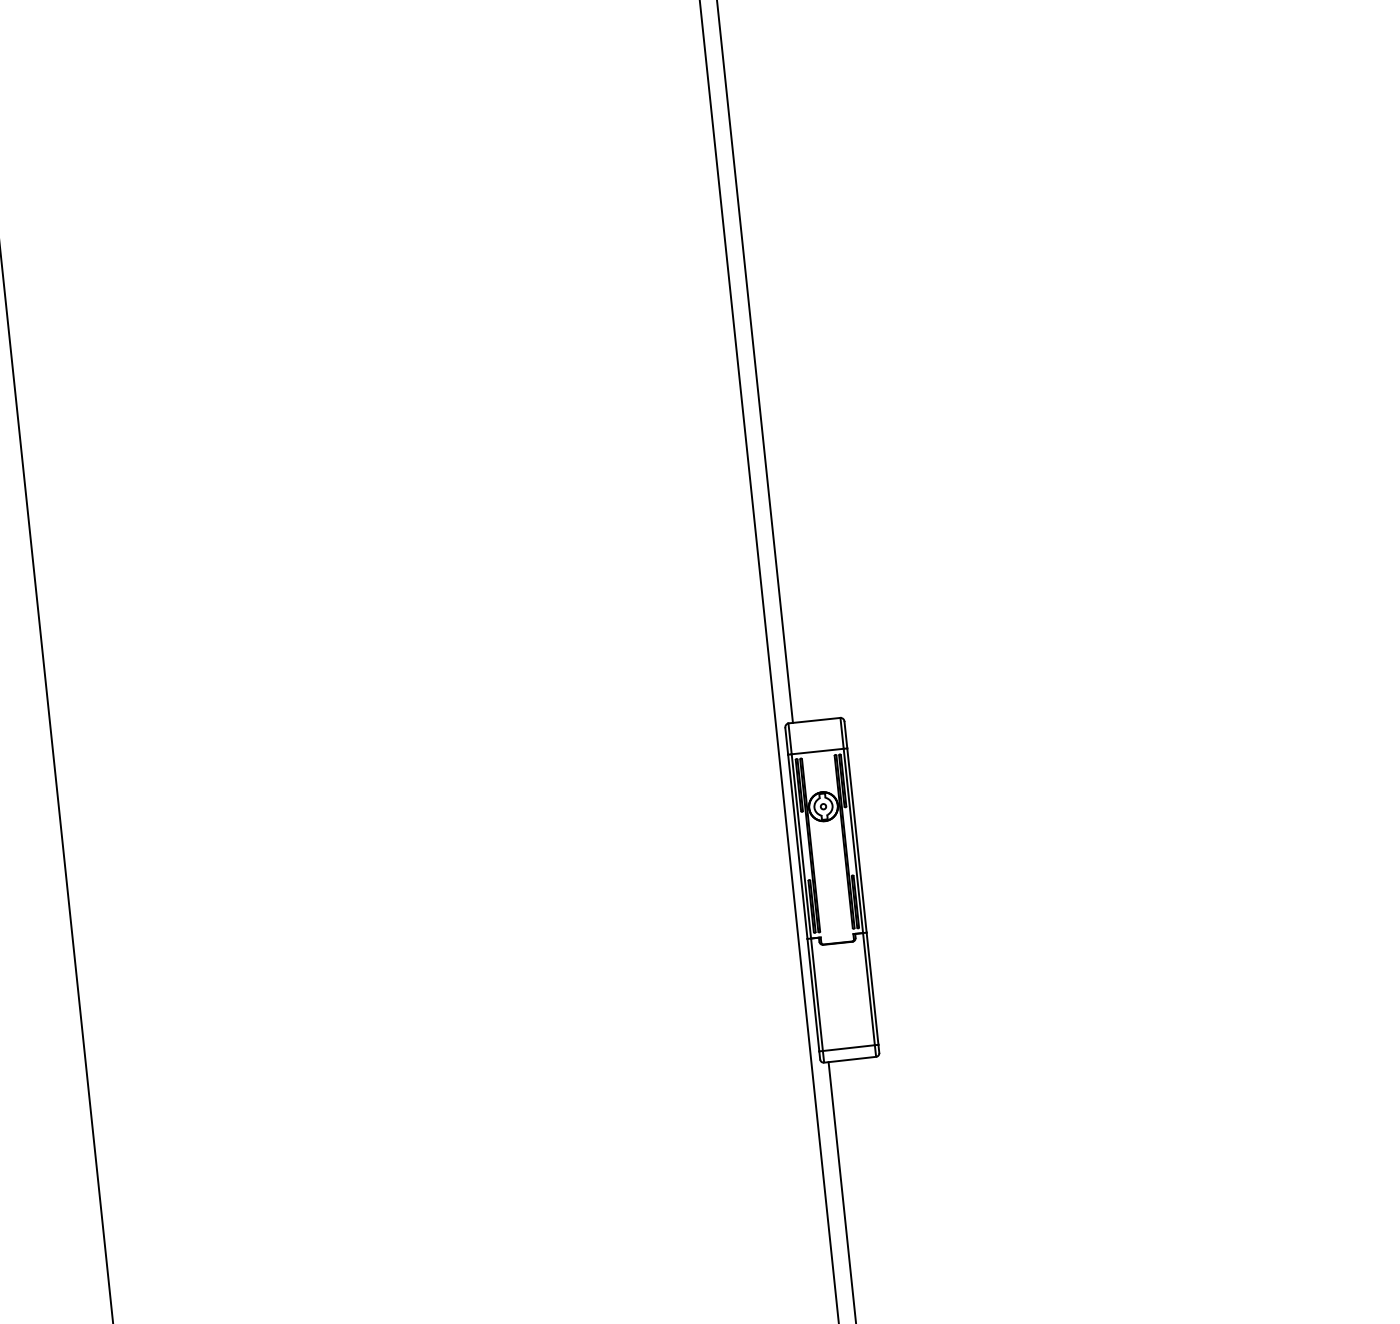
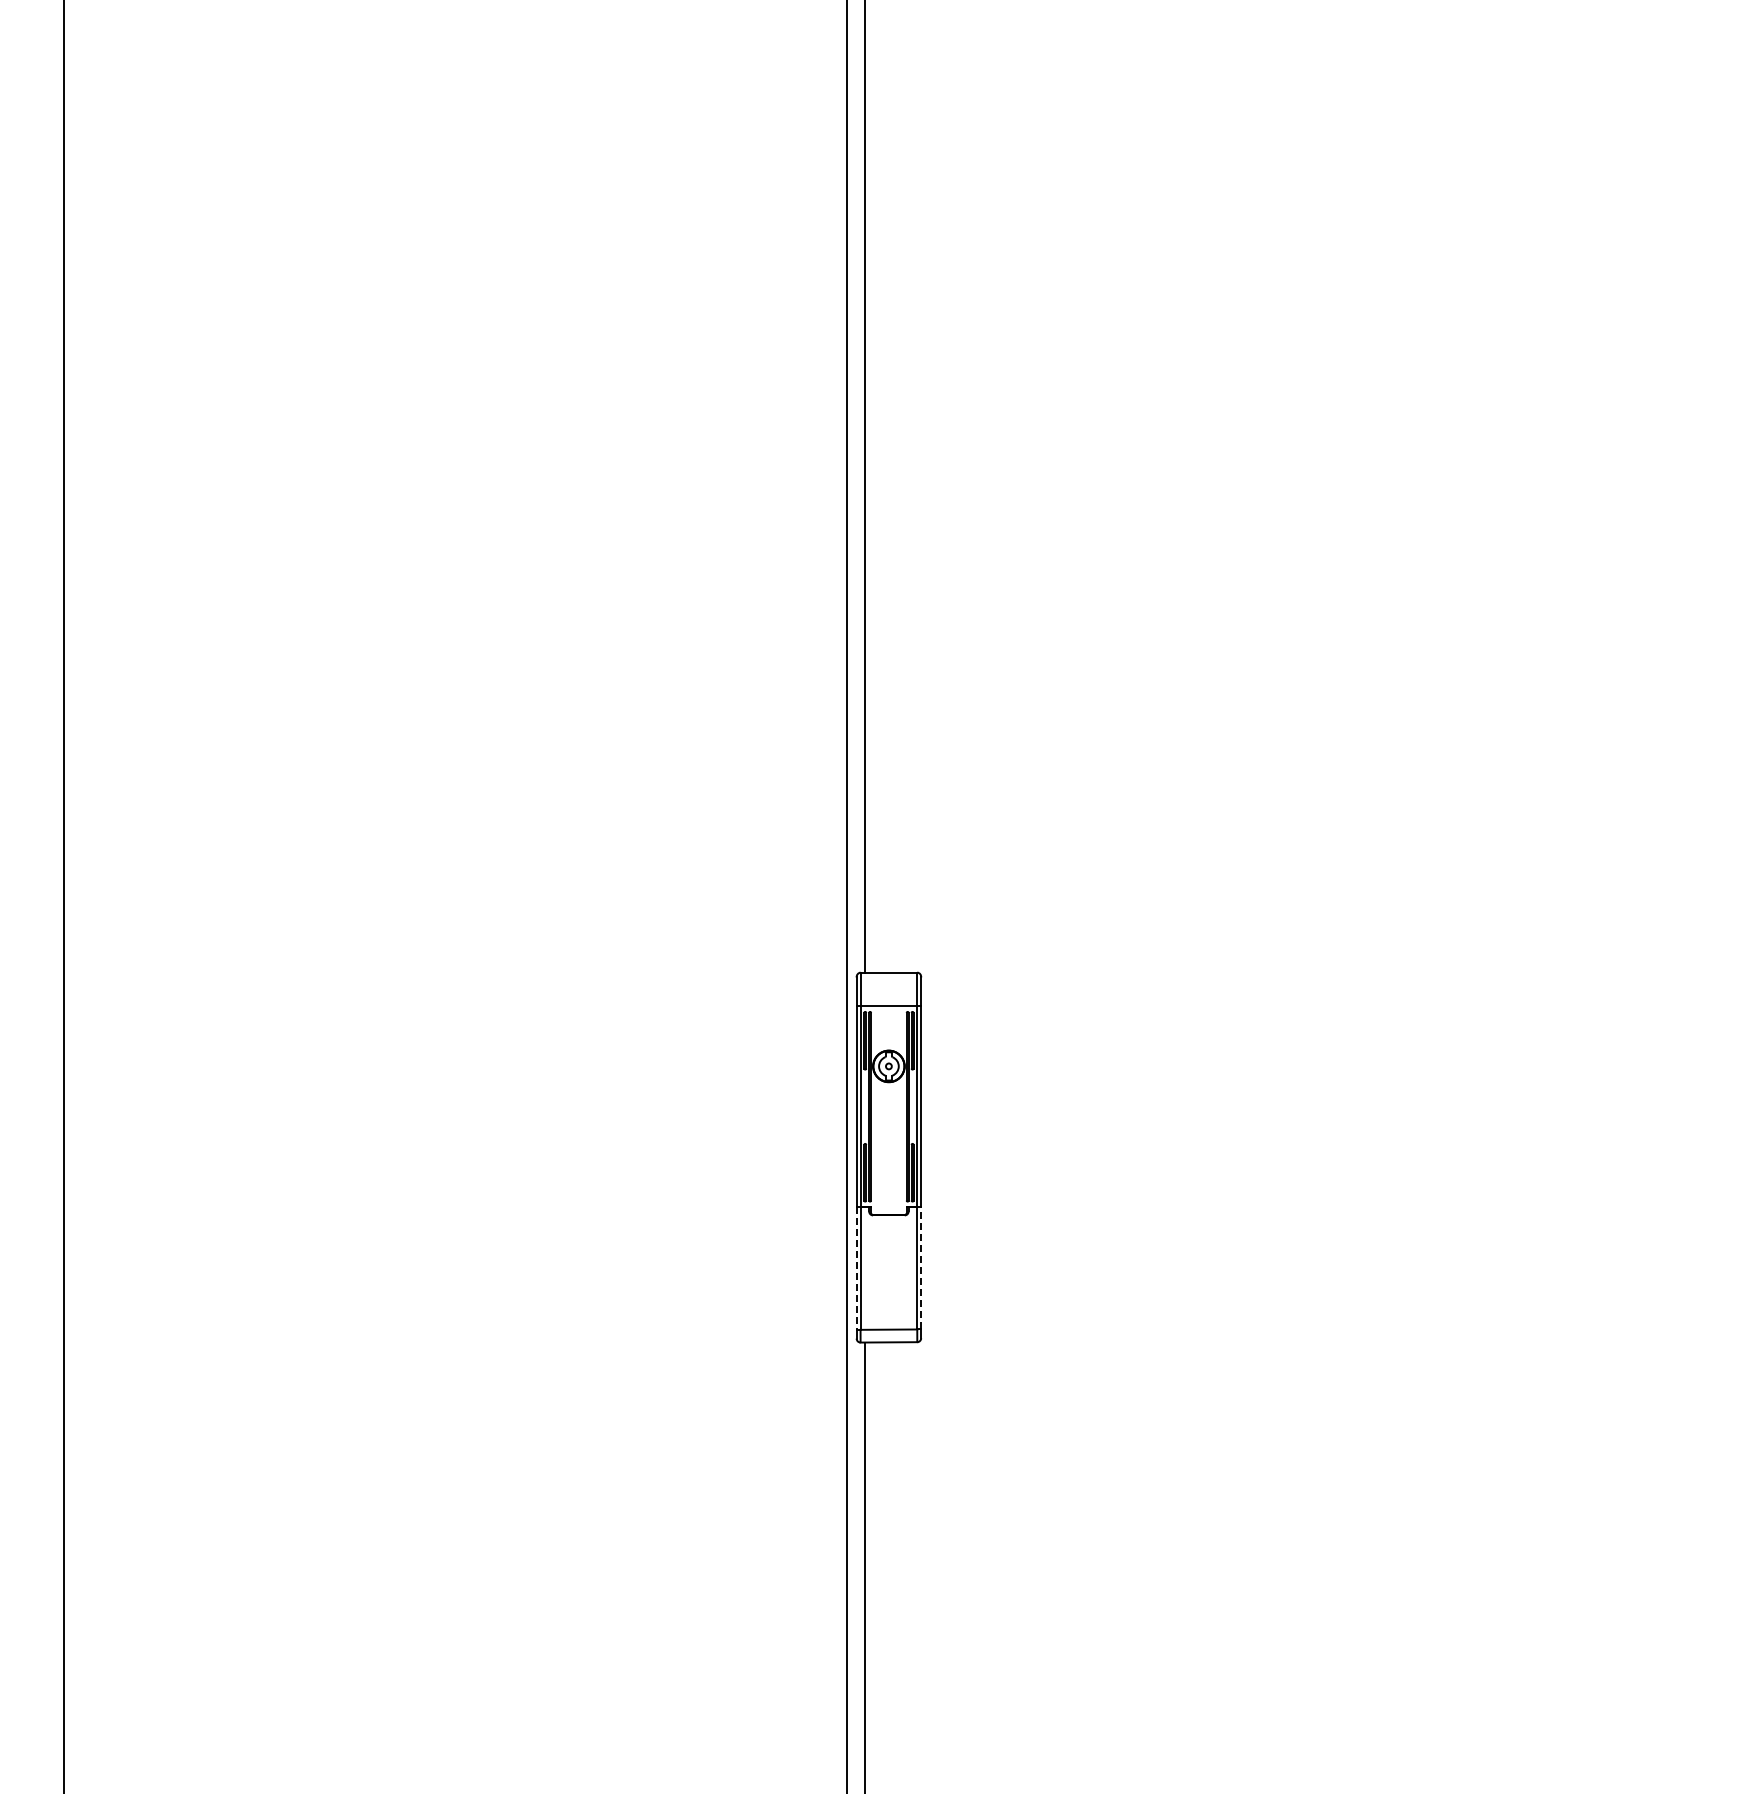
line: (872, 987) -> (921, 1267), solid -> dashed
line: (813, 996) -> (856, 1269), solid -> dashed

